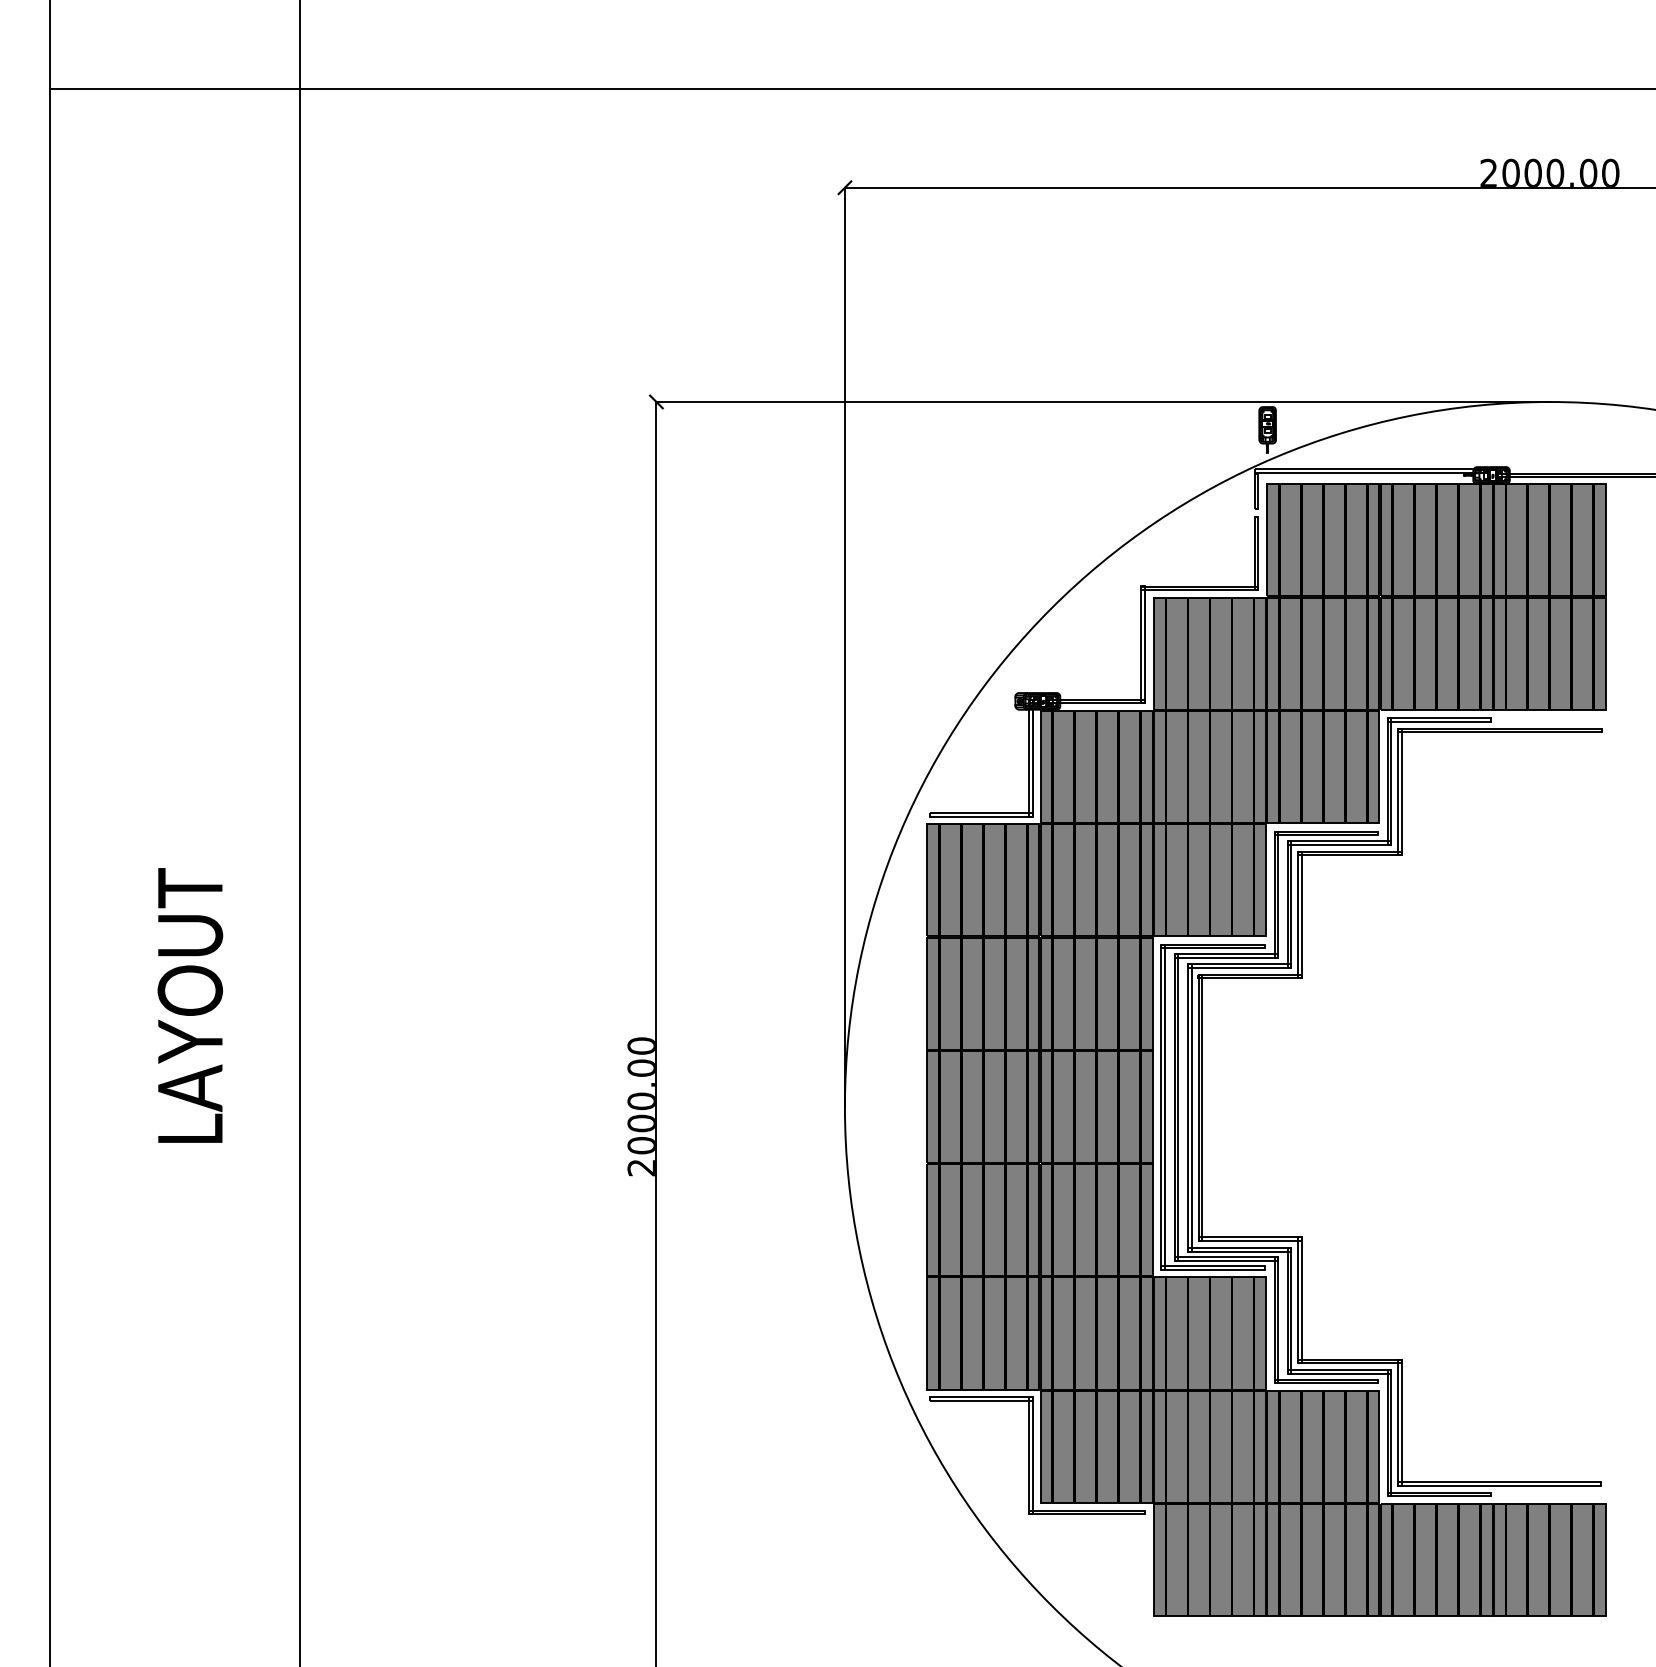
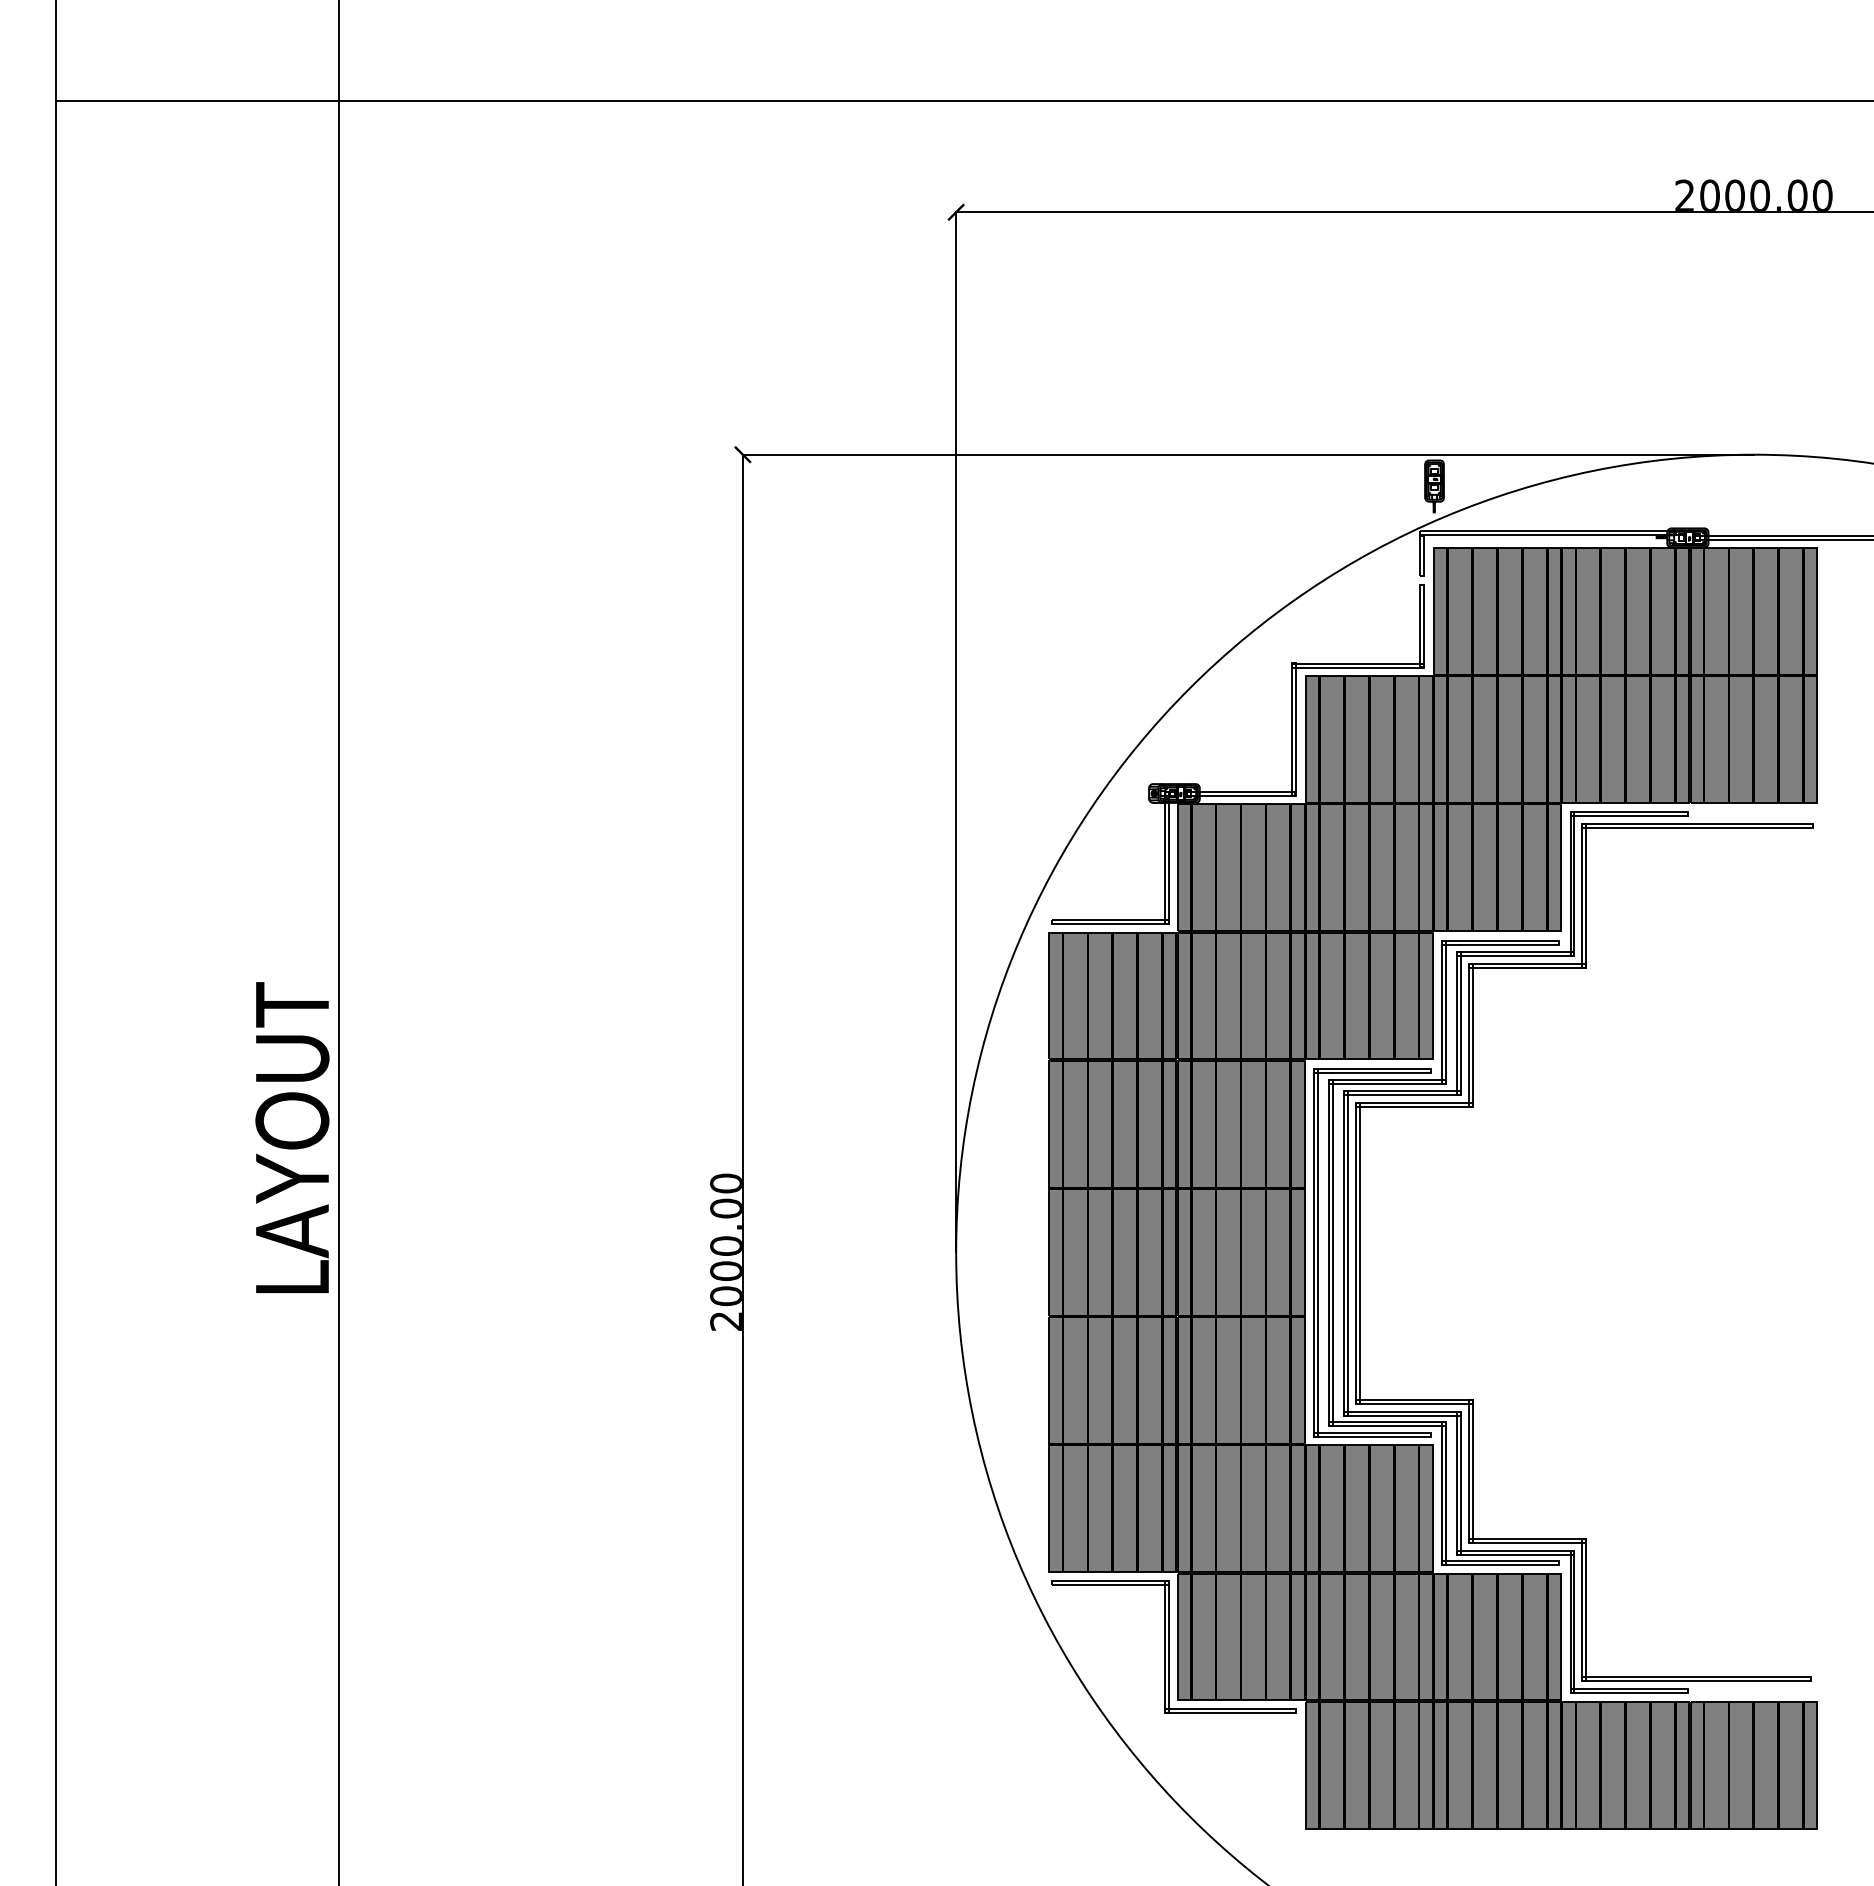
text: (190, 1005) -> (292, 1137), moved

